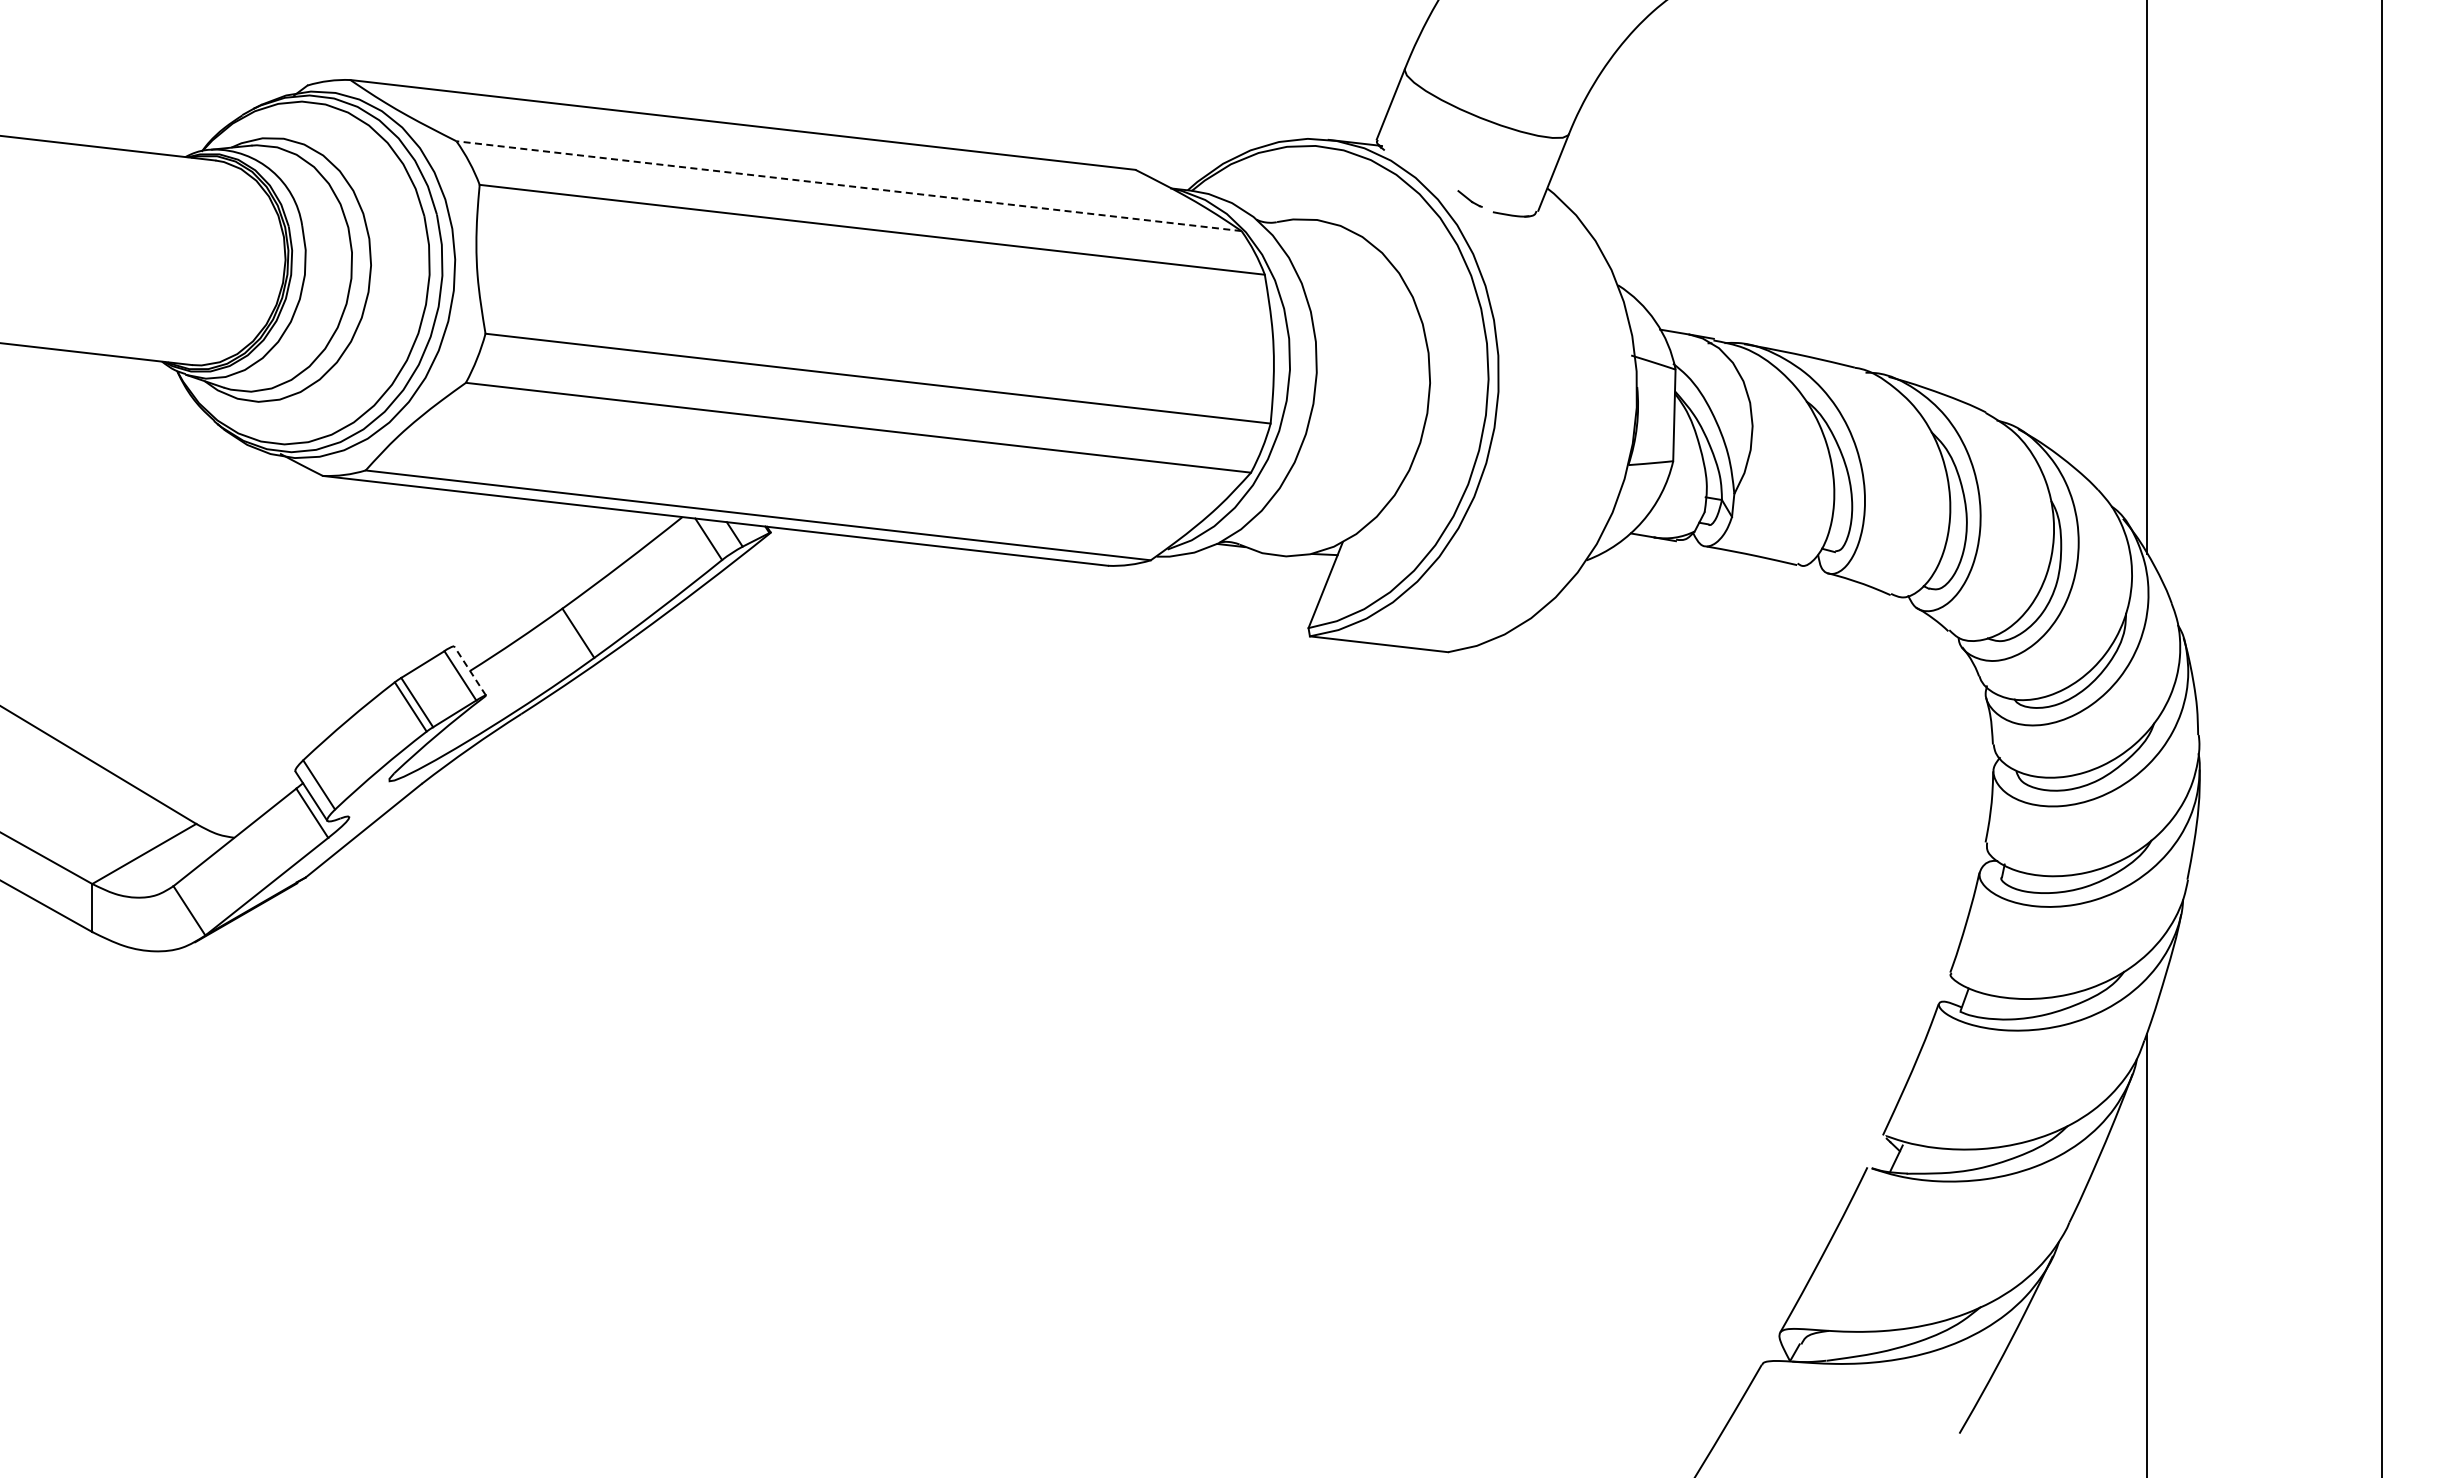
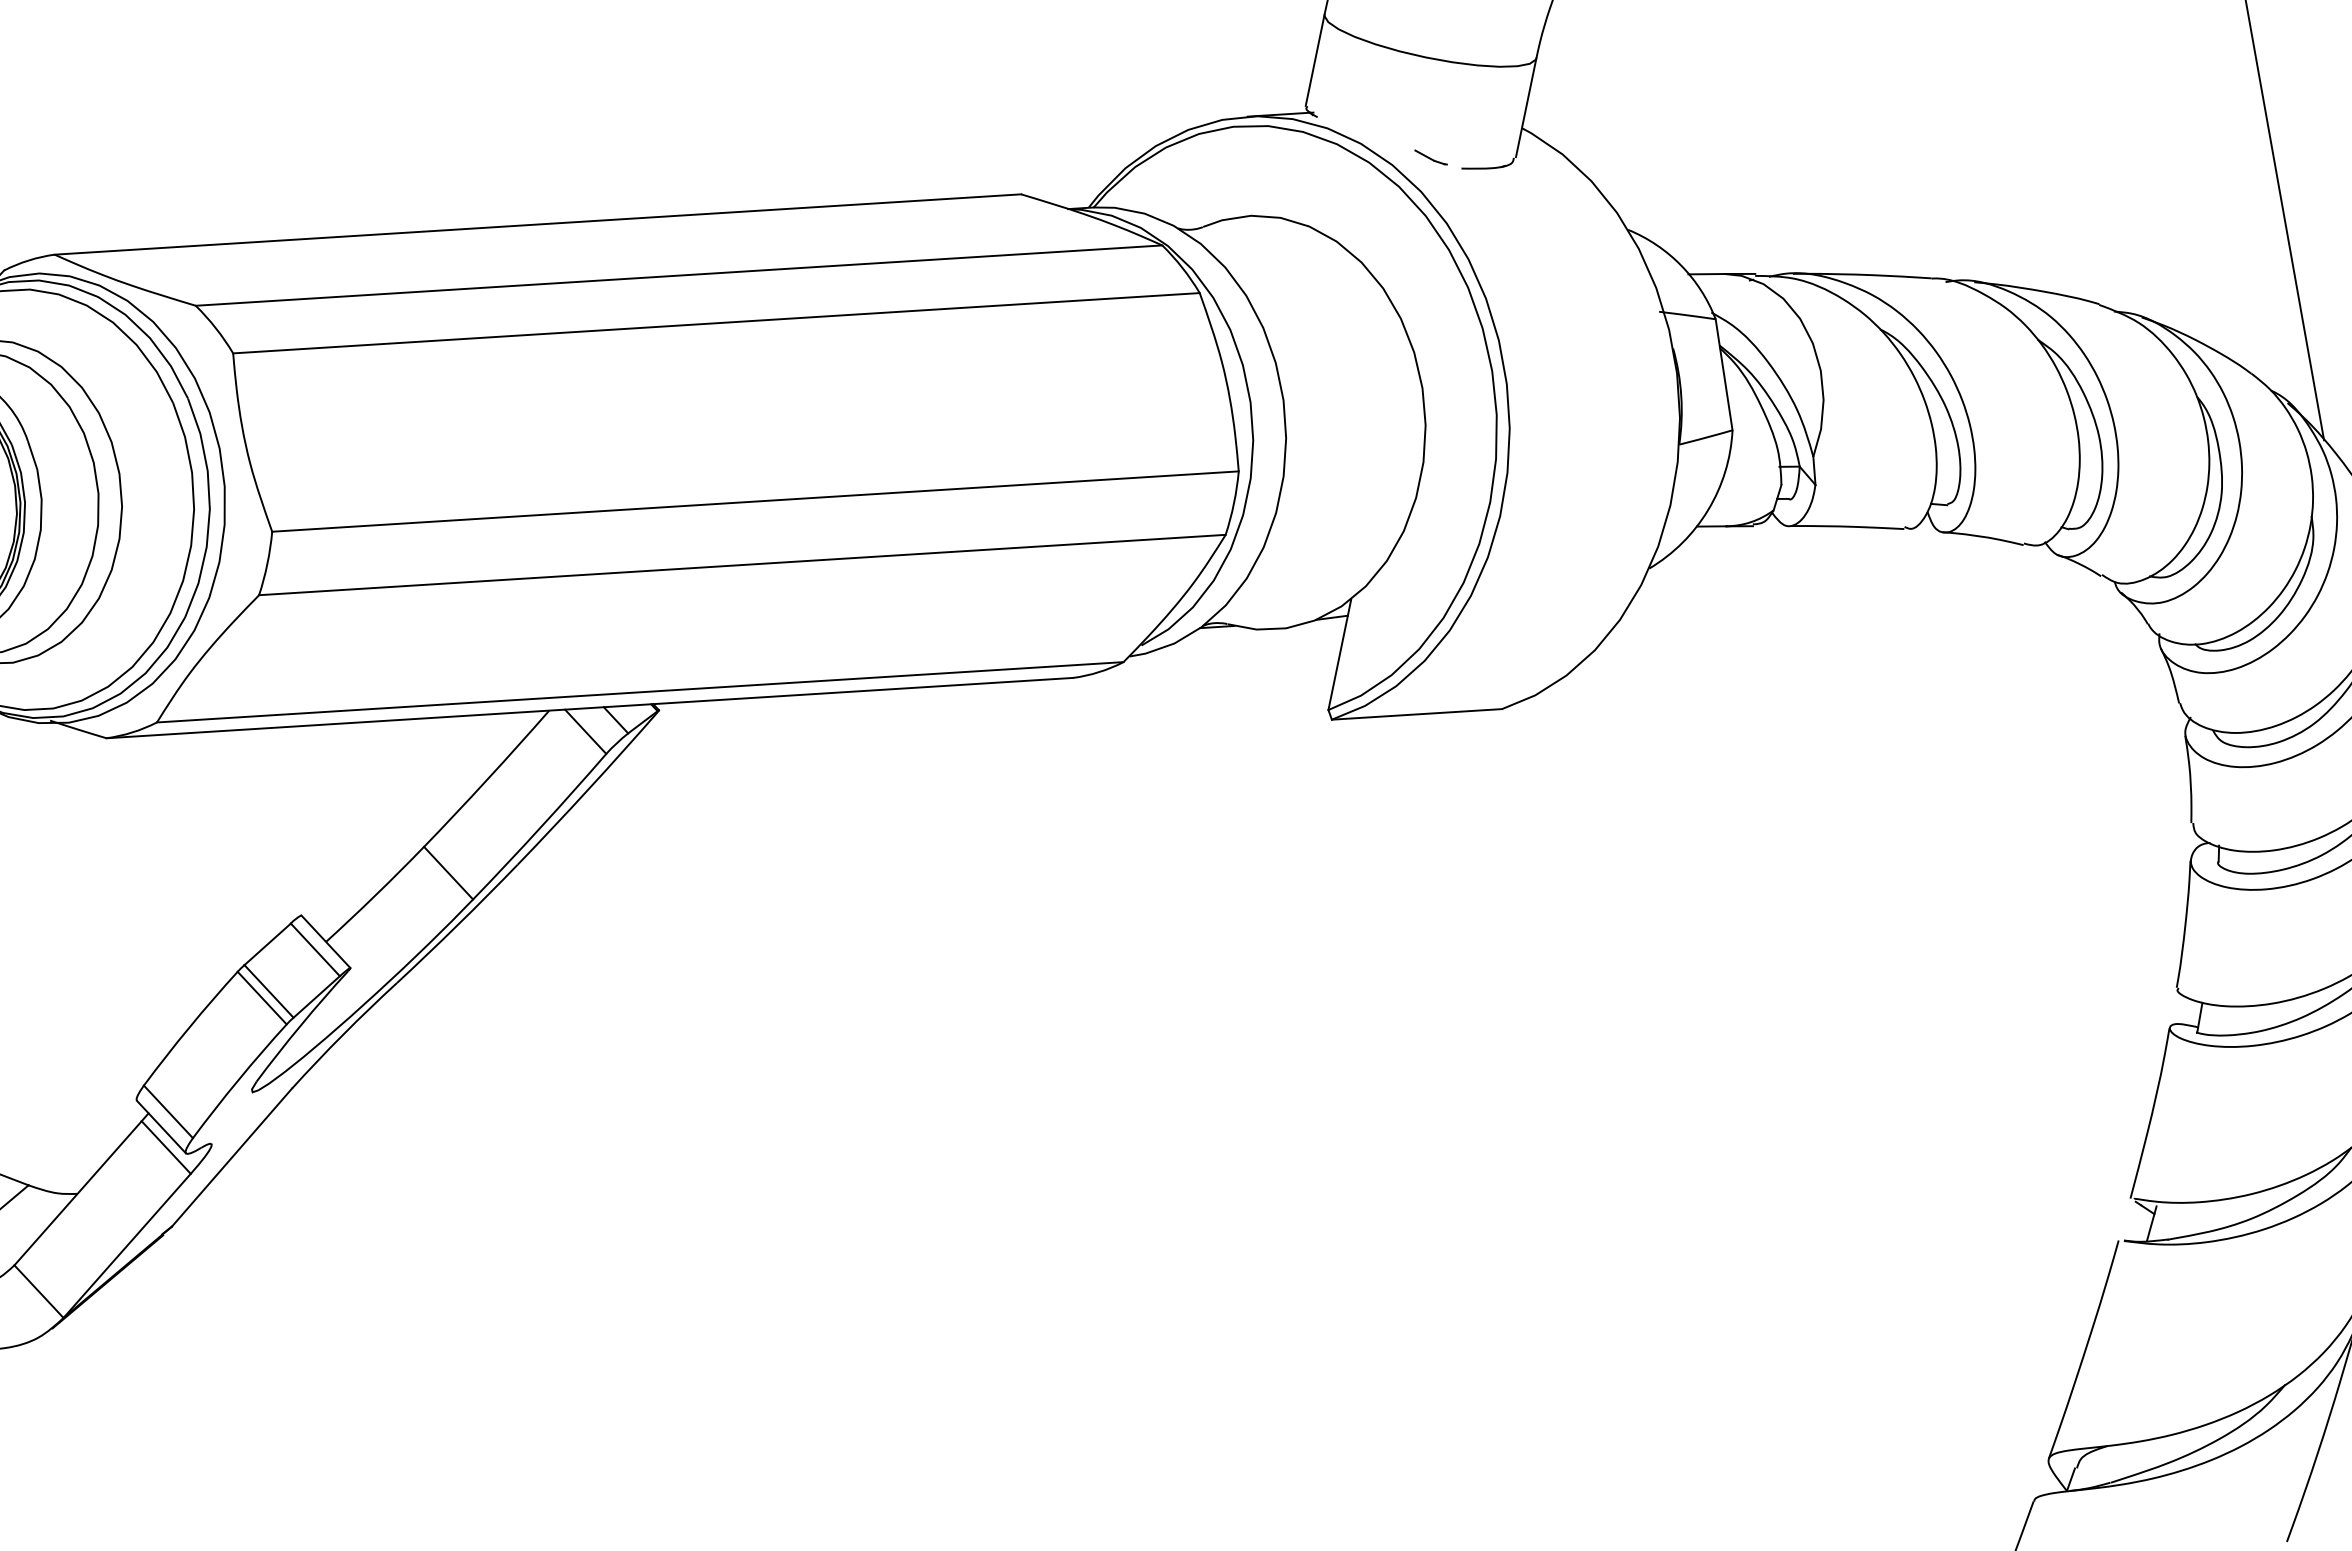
line: (848, 186) -> (678, 276), dashed -> solid
line: (469, 670) -> (325, 941), dashed -> solid

